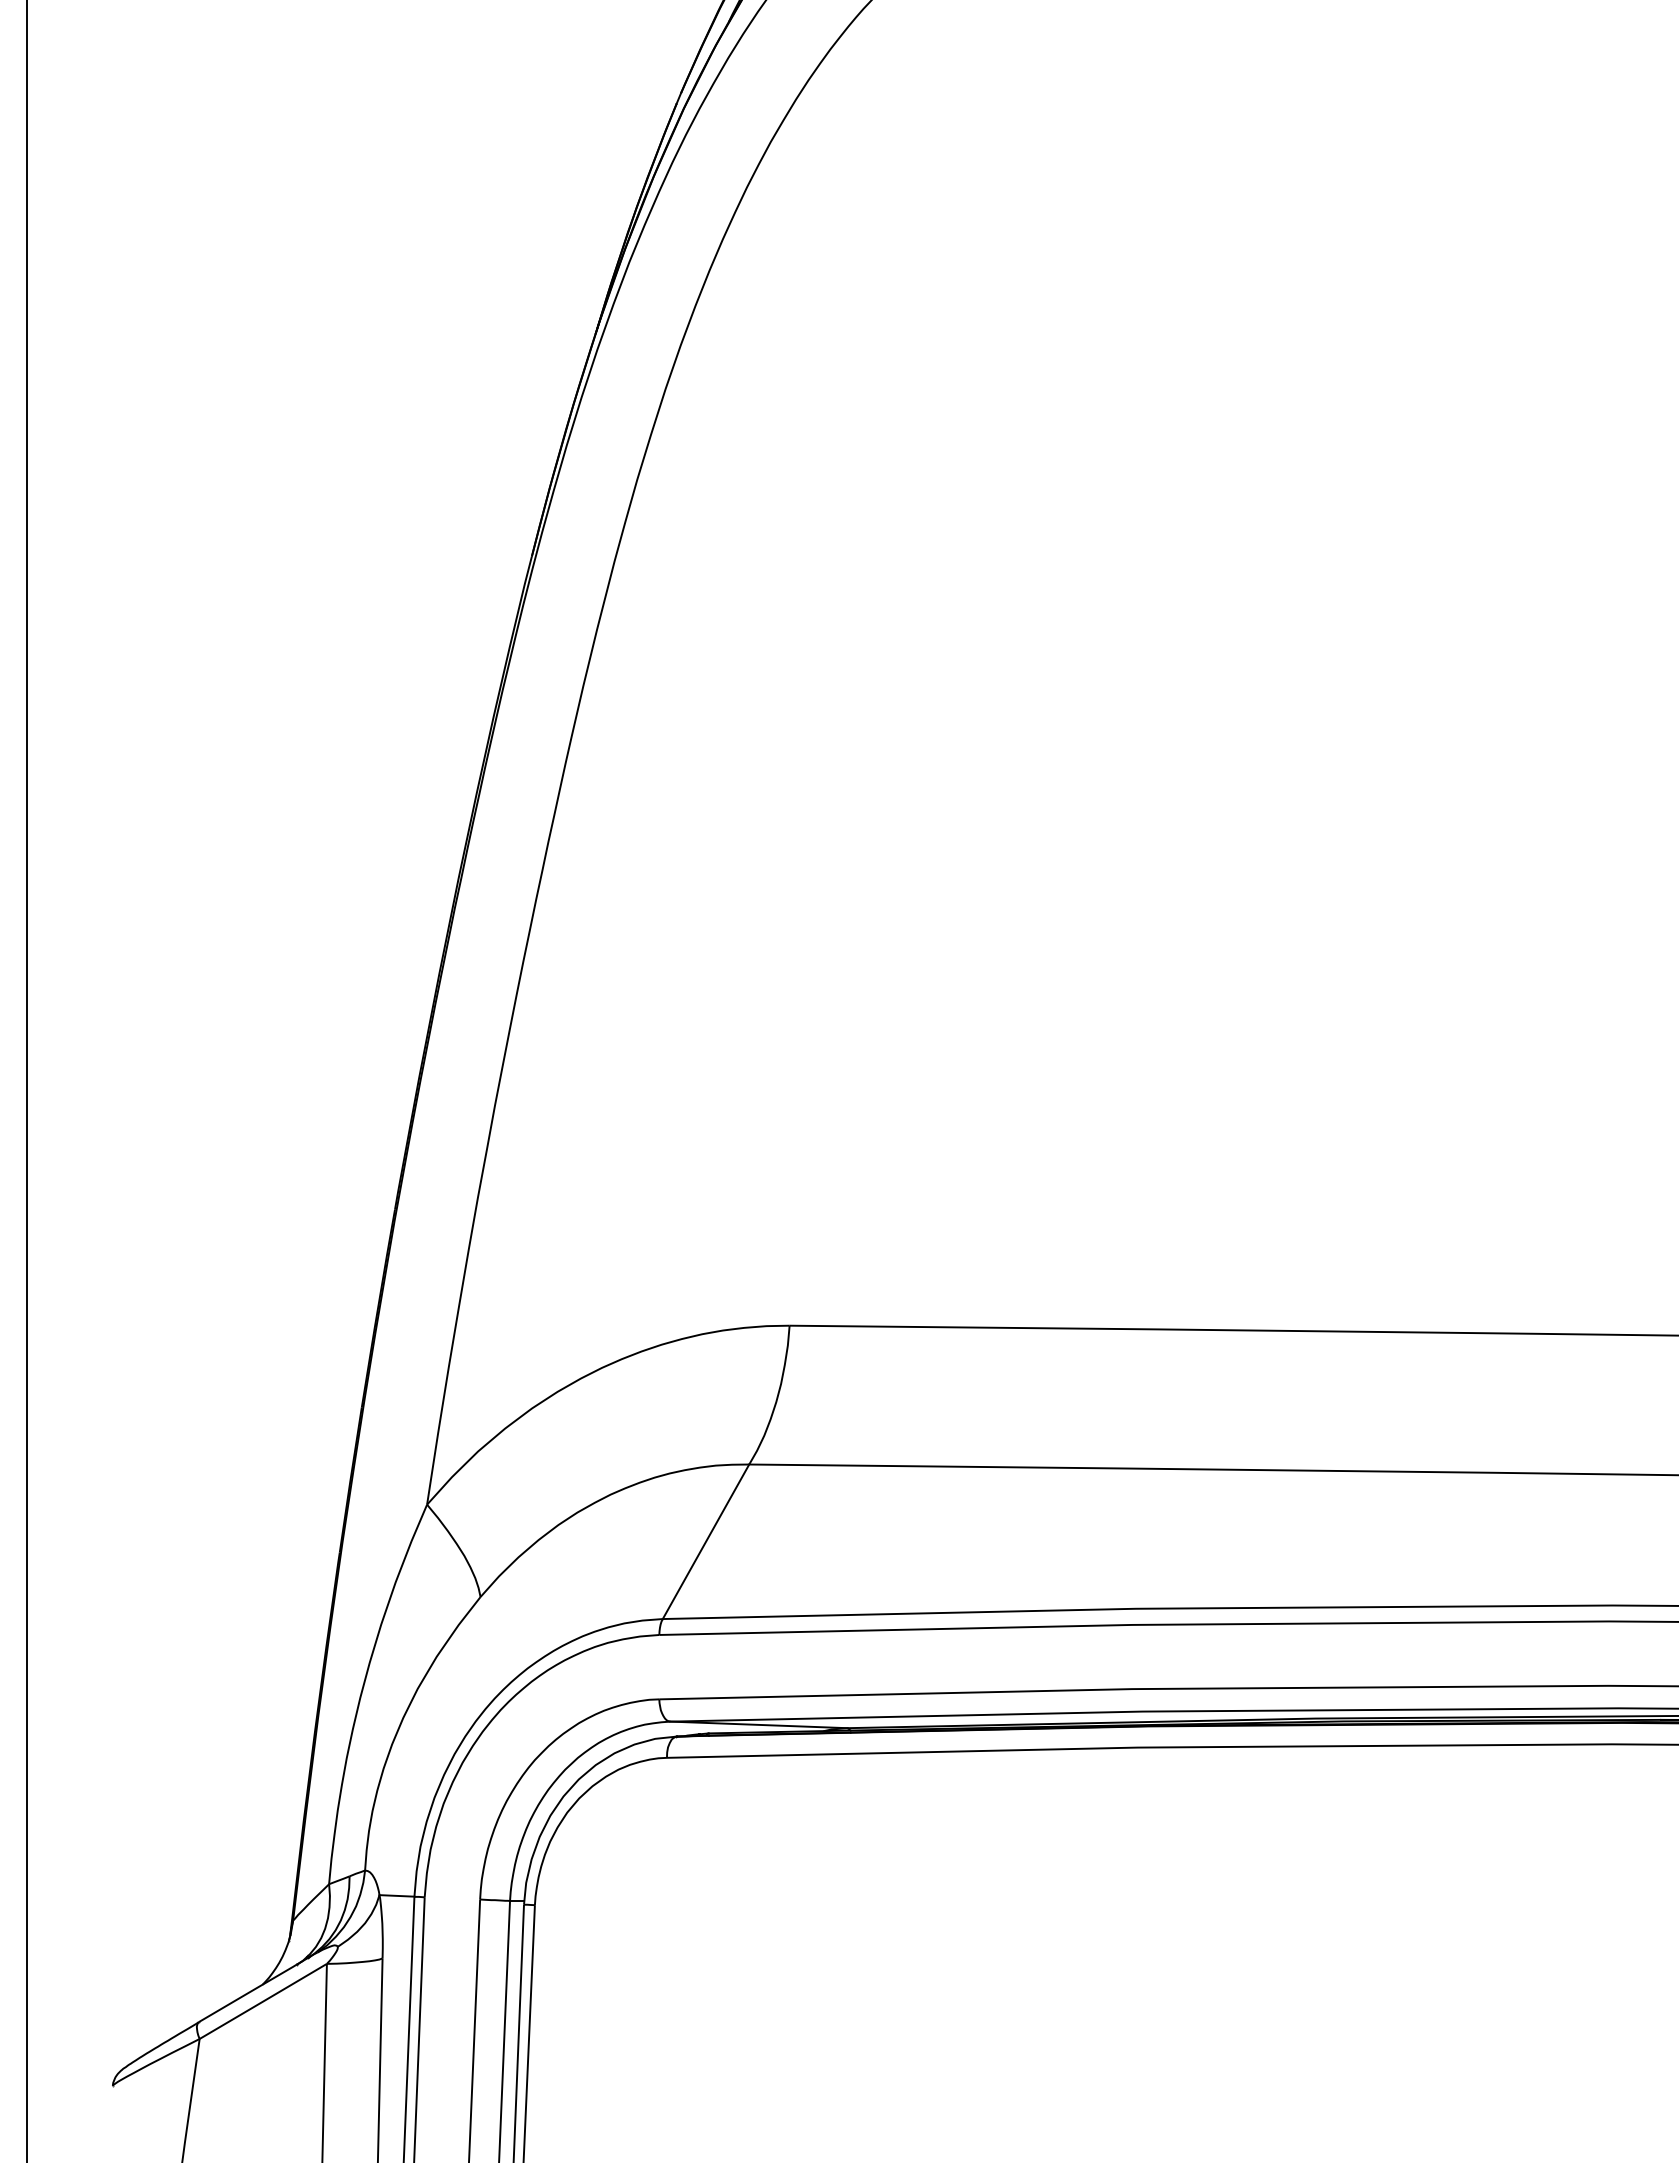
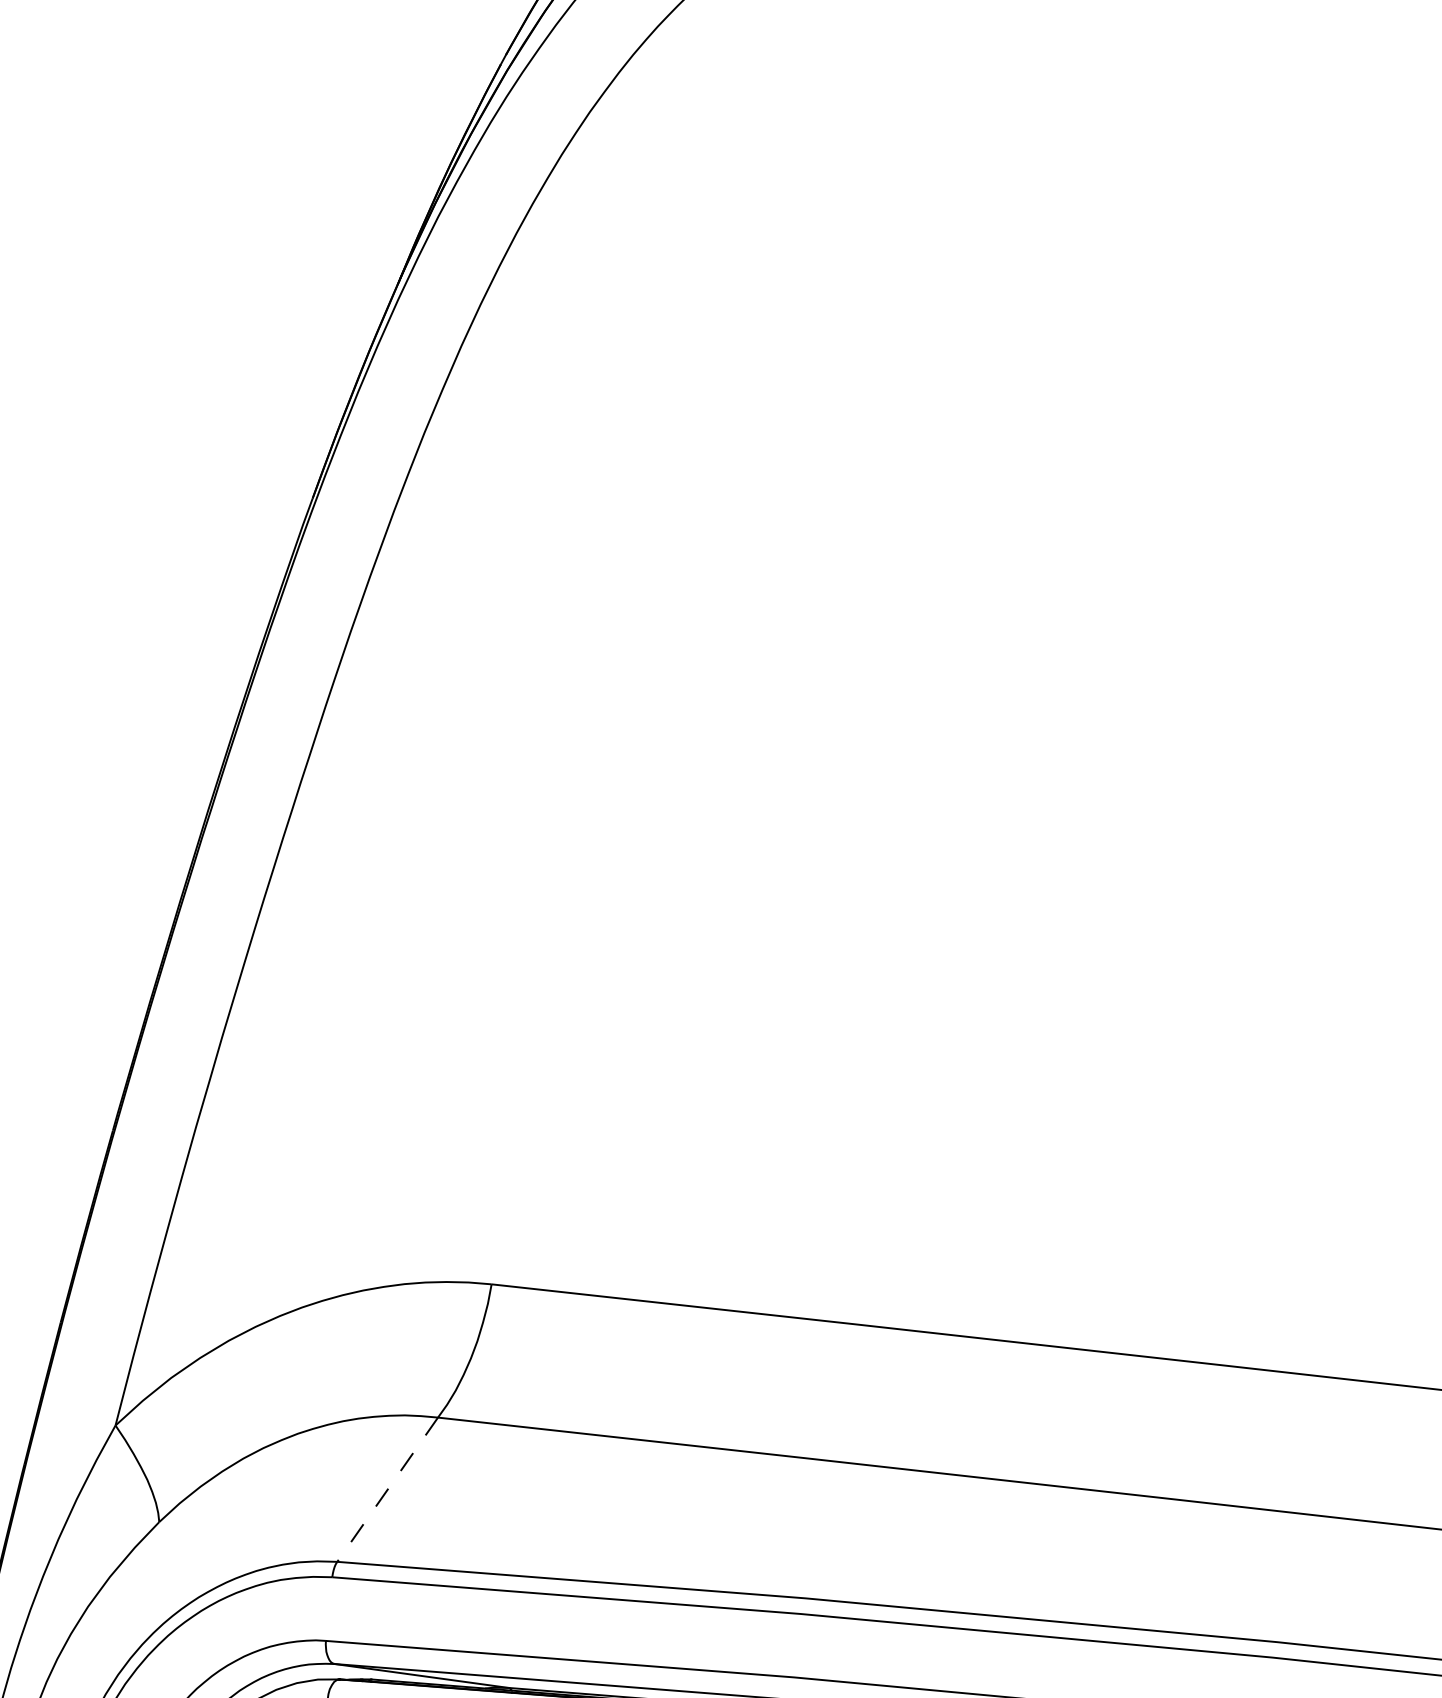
line: (706, 1541) -> (388, 1489), solid -> dashed

